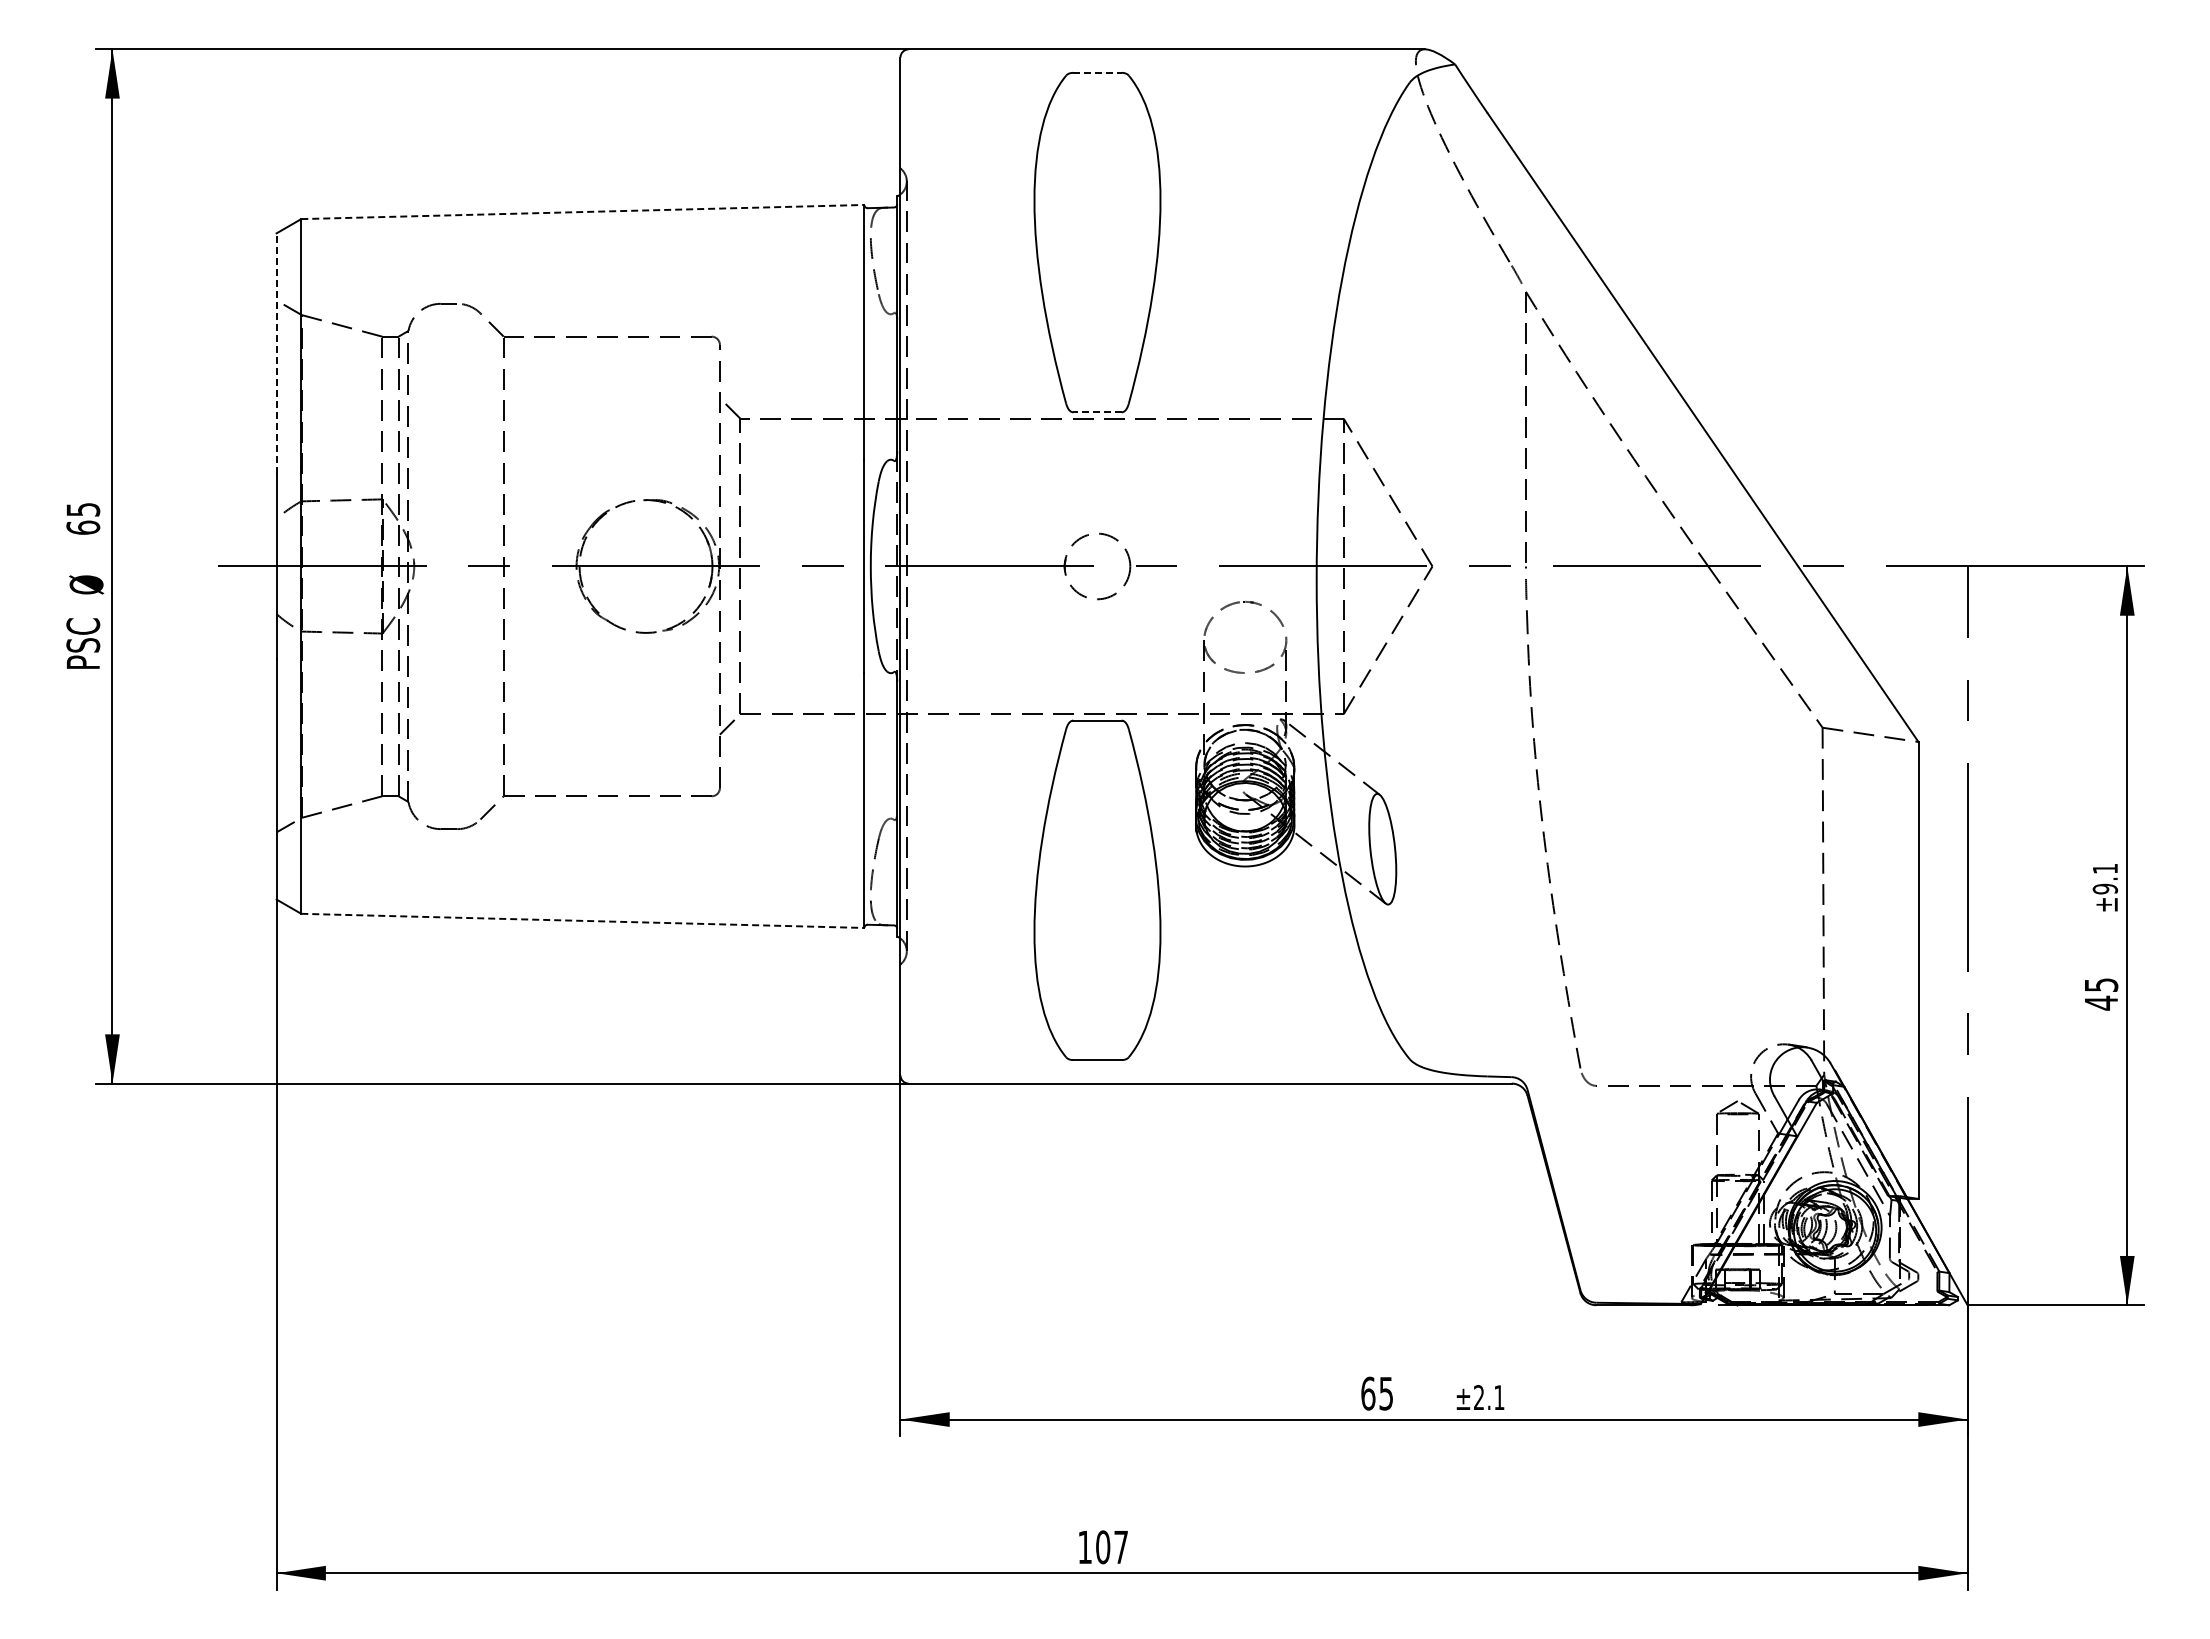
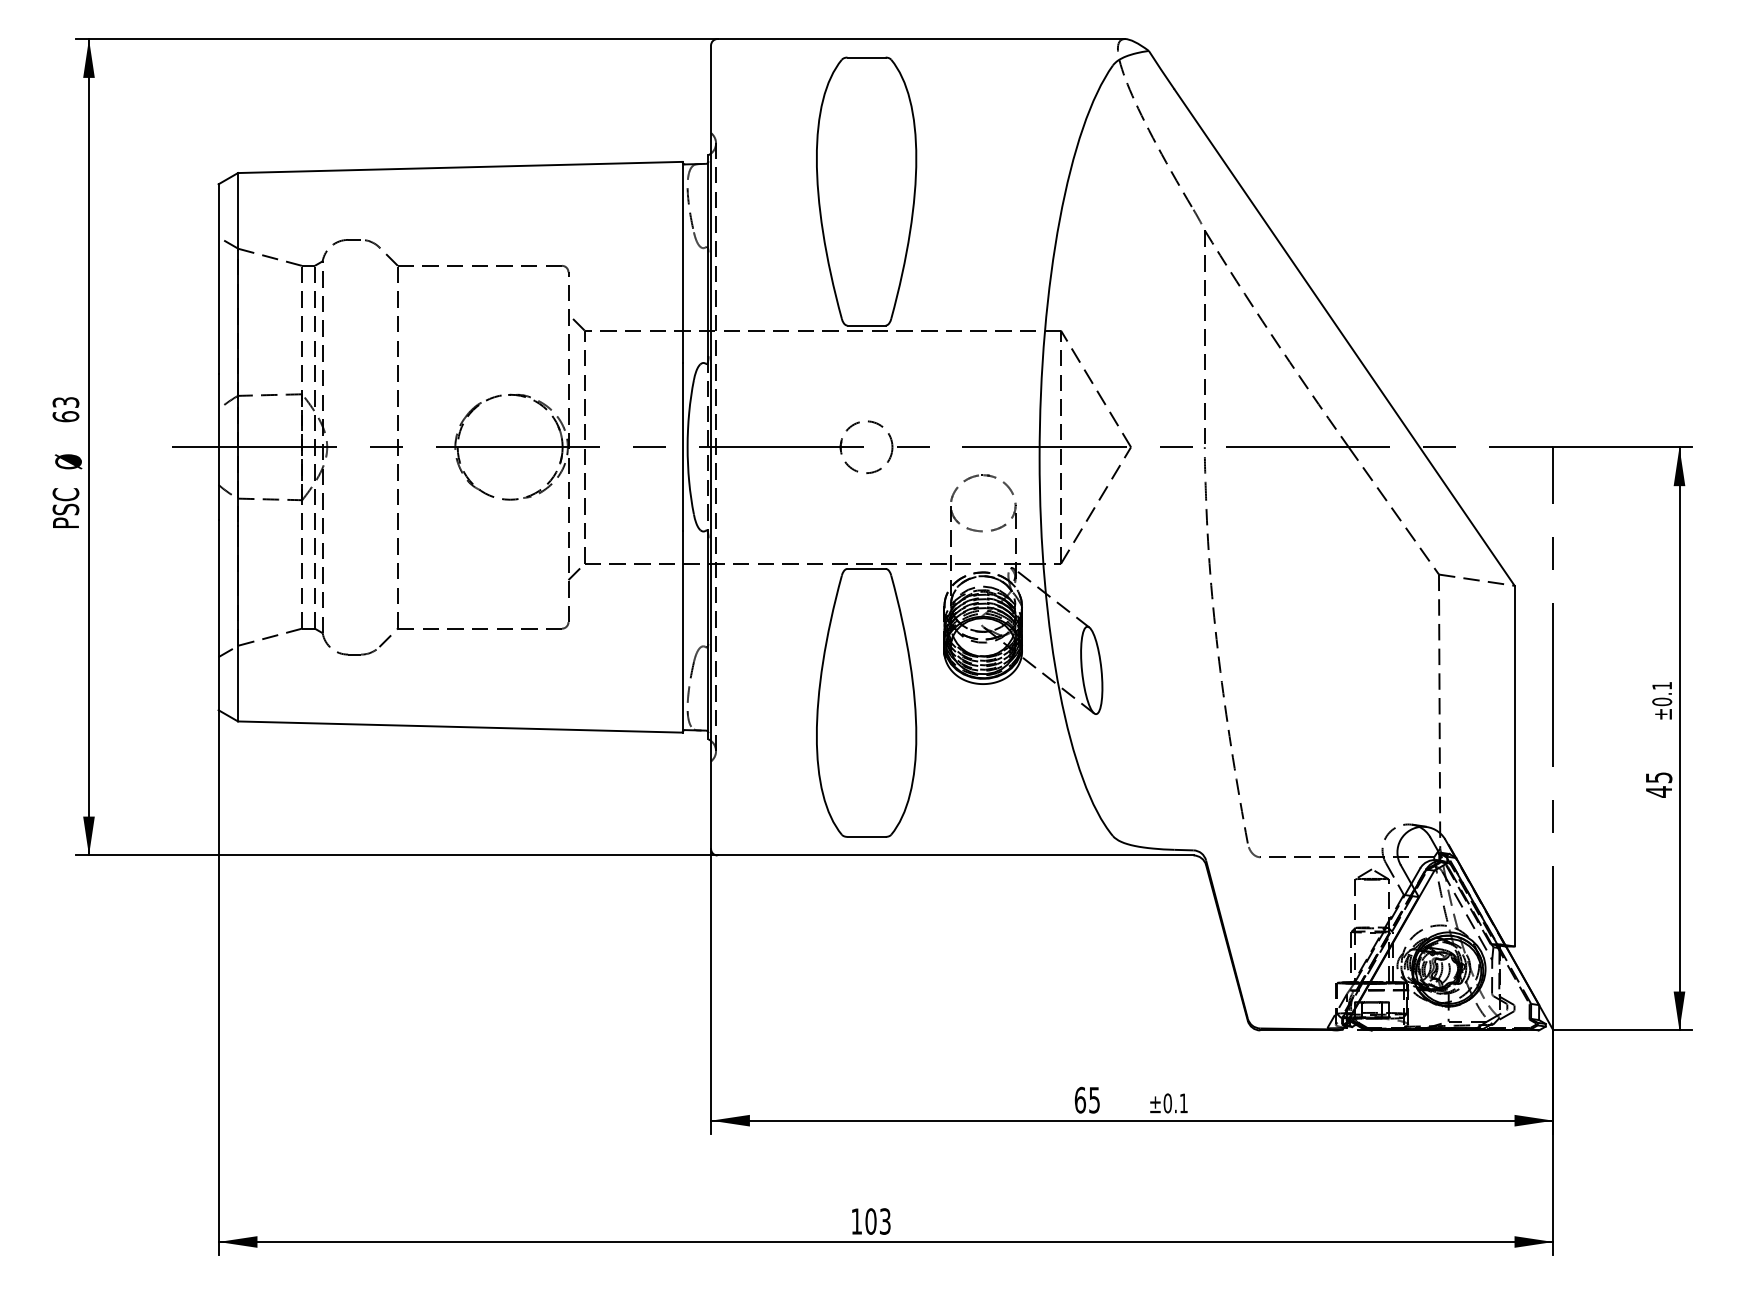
line: (1097, 72) -> (866, 57), dashed -> solid
line: (582, 212) -> (460, 167), dashed -> solid
line: (276, 353) -> (218, 279), dashed -> solid
line: (1097, 412) -> (866, 325), dashed -> solid
text: (82, 509) -> (65, 402), 65 -> 63
text: (2105, 888) -> (1662, 701), ±9.1 -> ±0.1
line: (582, 920) -> (460, 726), dashed -> solid
text: (1478, 1397) -> (1167, 1103), ±2.1 -> ±0.1
text: (1120, 1547) -> (884, 1221), 107 -> 103

